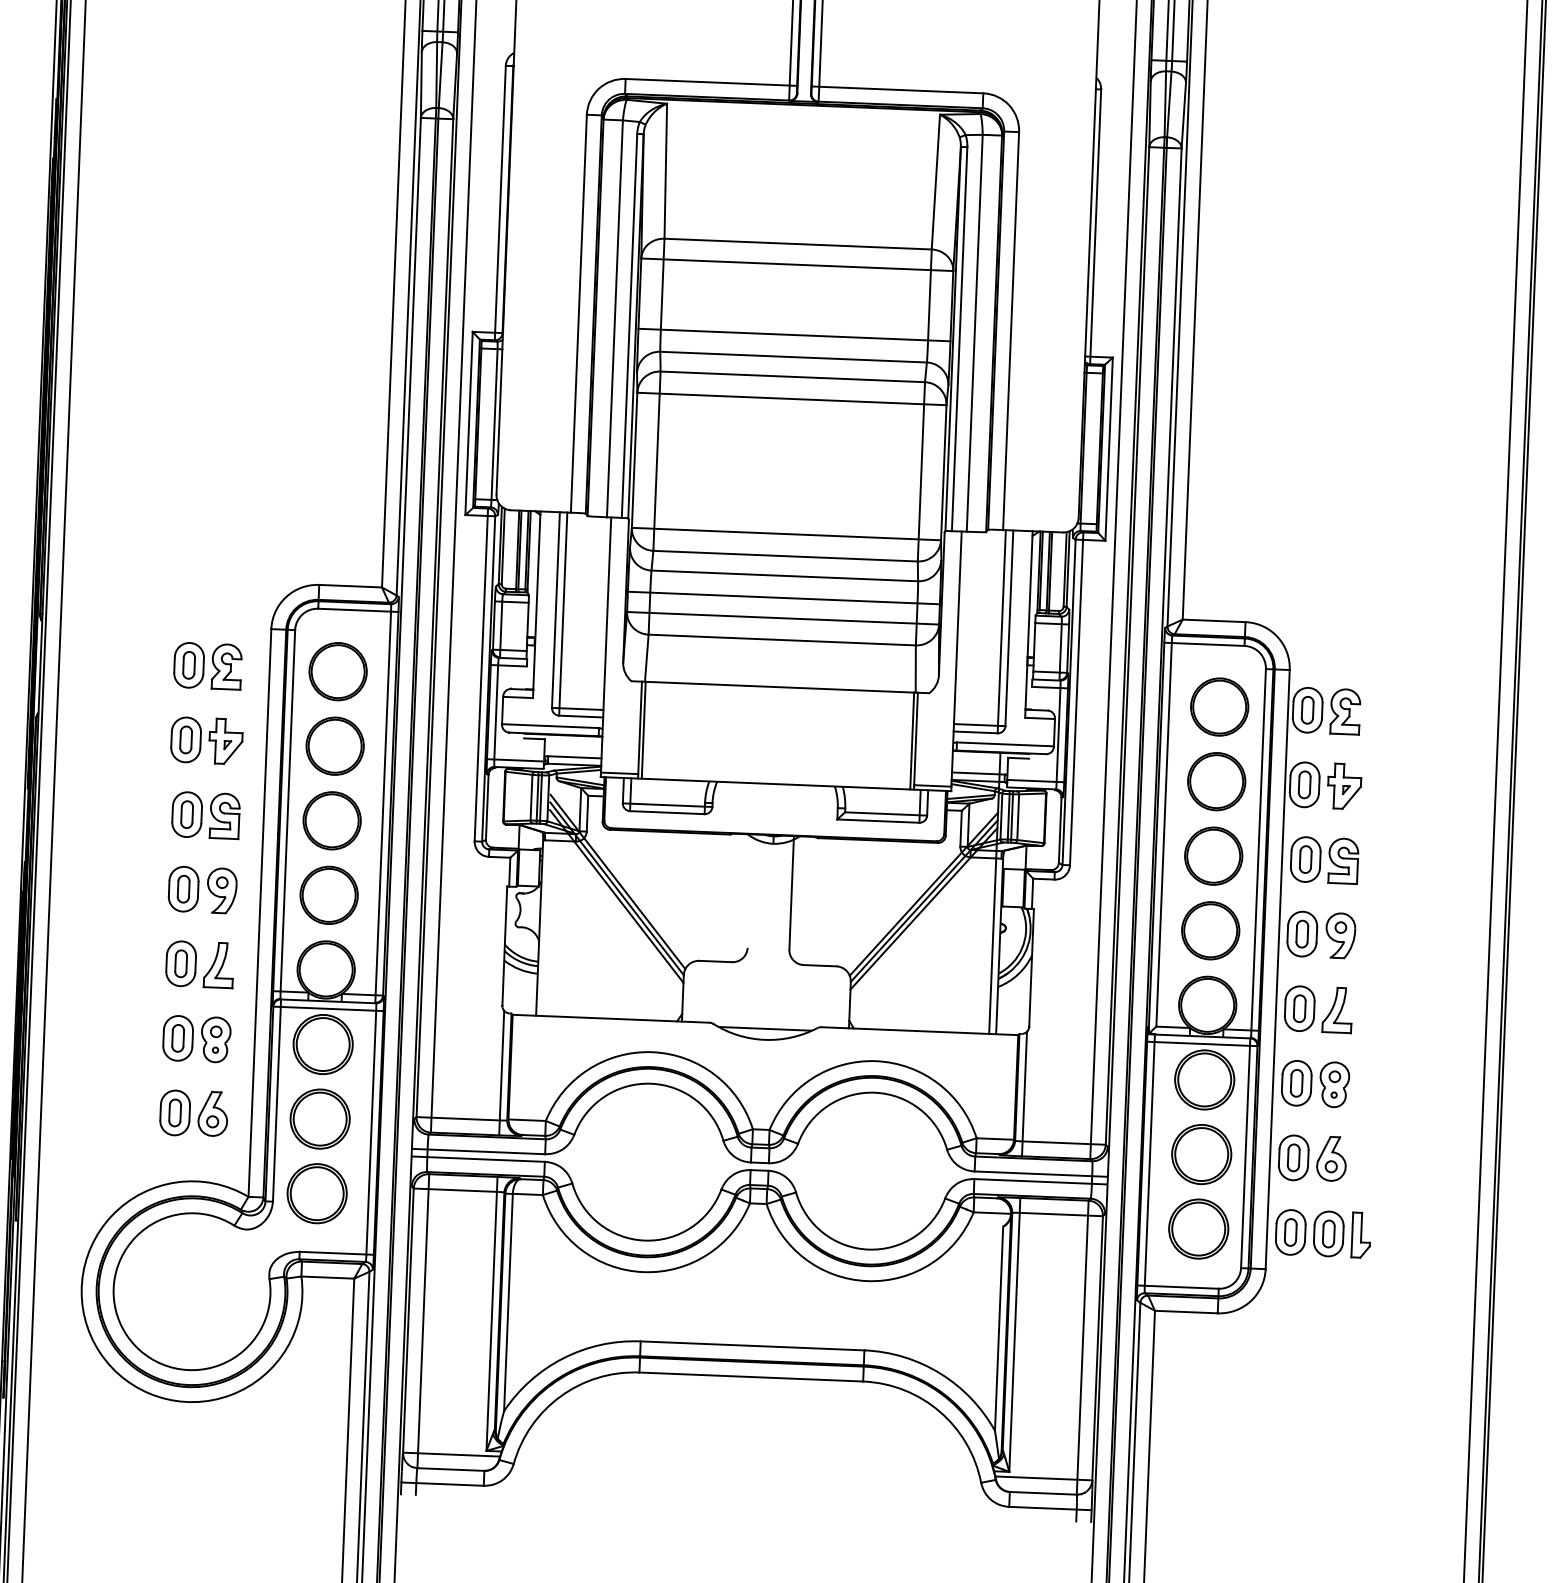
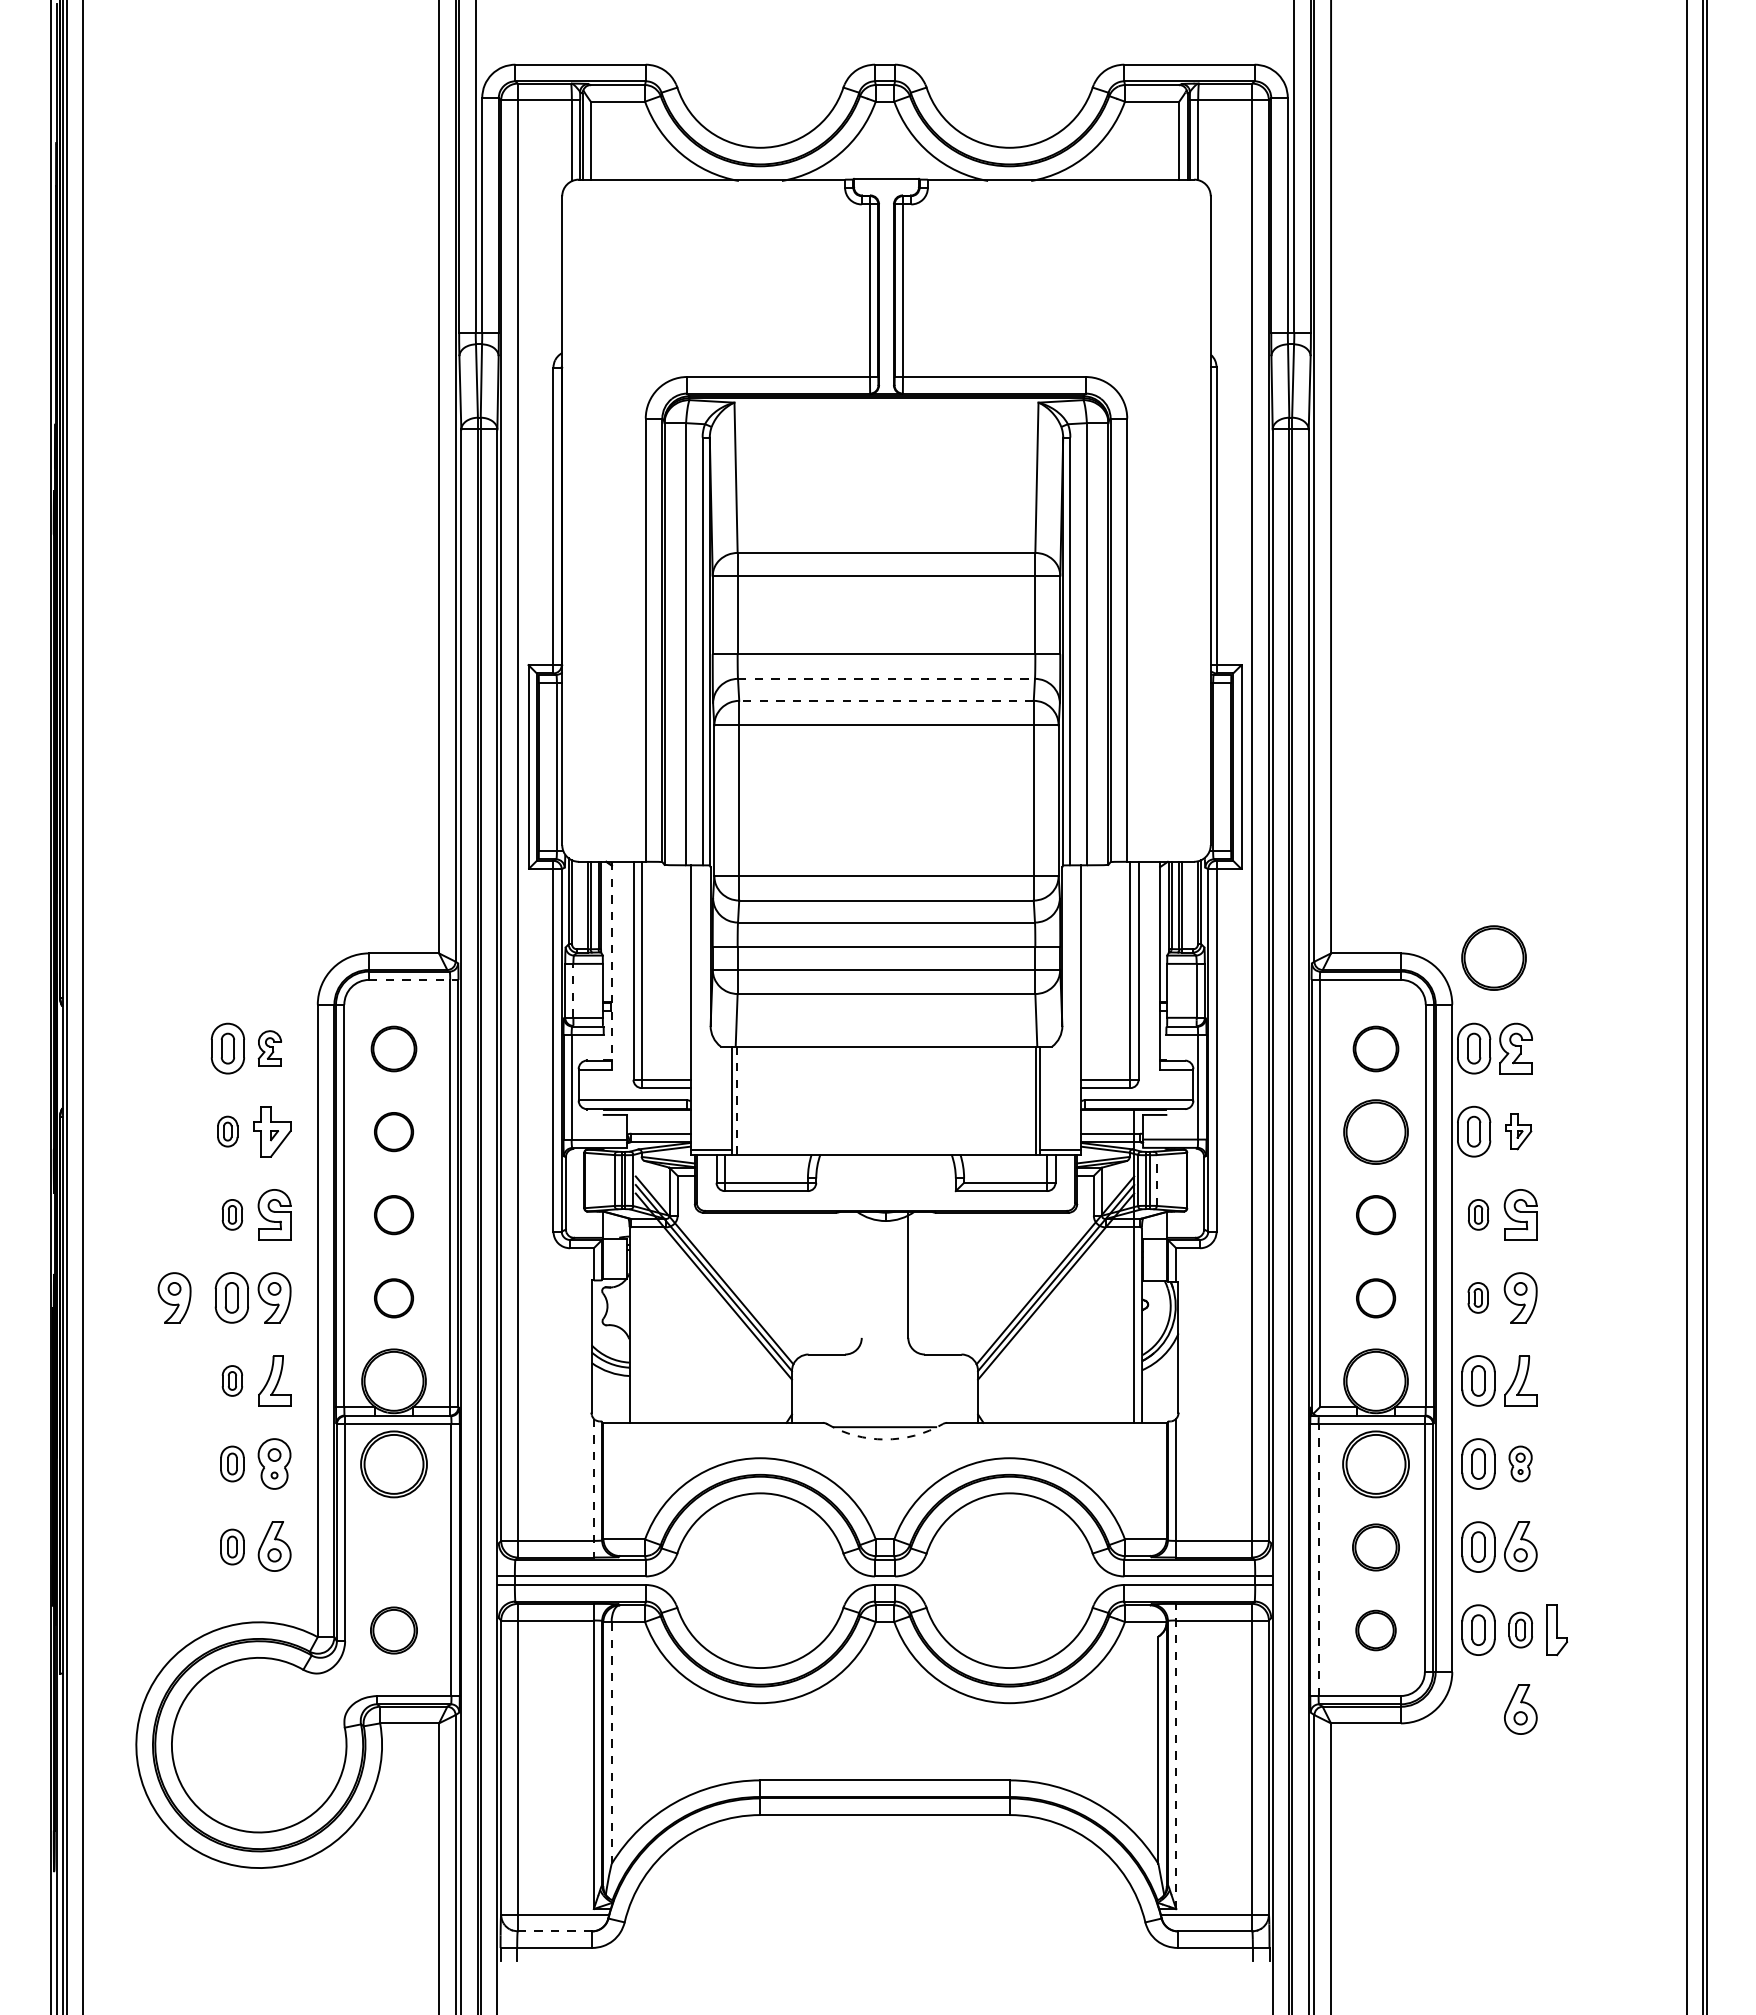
line: (794, 356) -> (887, 678), solid -> dashed
line: (792, 376) -> (886, 700), solid -> dashed
line: (536, 604) -> (611, 965), solid -> dashed
line: (358, 609) -> (413, 979), solid -> dashed
line: (501, 625) -> (573, 990), solid -> dashed
part: (1328, 629) -> (1493, 957), added
part: (226, 666) -> (269, 1048), size x0.7
part: (337, 671) -> (393, 1048), size x0.7
part: (1219, 706) -> (1375, 1048), size x0.7
line: (643, 730) -> (736, 1100), solid -> dashed
part: (185, 739) -> (227, 1131), size x0.6
part: (334, 745) -> (393, 1131), size x0.6
part: (1344, 786) -> (1518, 1131), size x0.7
part: (187, 814) -> (232, 1214), size x0.6
line: (1017, 817) -> (1156, 1180), solid -> dashed
part: (331, 820) -> (393, 1214), size x0.6
part: (1213, 855) -> (1375, 1214), size x0.6
part: (1305, 859) -> (1478, 1214), size x0.6
part: (132, 886) -> (174, 1297), added
part: (328, 895) -> (393, 1298), size x0.6
part: (1210, 931) -> (1375, 1298), size x0.6
part: (1302, 933) -> (1478, 1297), size x0.6
part: (181, 963) -> (232, 1380), size x0.6
part: (178, 1037) -> (232, 1463), size x0.7
arc: (765, 1039) -> (885, 1439), solid -> dashed
line: (501, 1073) -> (593, 1488), solid -> dashed
part: (1334, 1084) -> (1520, 1463), size x0.7
part: (175, 1112) -> (232, 1546), size x0.7
part: (319, 1119) -> (393, 1547), removed
part: (1201, 1154) -> (1375, 1547), size x0.7
line: (1149, 1164) -> (1318, 1560), solid -> dashed
part: (316, 1193) -> (393, 1630), size x0.7
part: (1198, 1229) -> (1375, 1630), size x0.6
part: (1328, 1233) -> (1520, 1629), size x0.7
line: (508, 1302) -> (611, 1742), solid -> dashed
part: (1325, 1305) -> (1520, 1709), added
line: (1015, 1334) -> (1176, 1756), solid -> dashed
line: (450, 1469) -> (554, 1931), solid -> dashed

